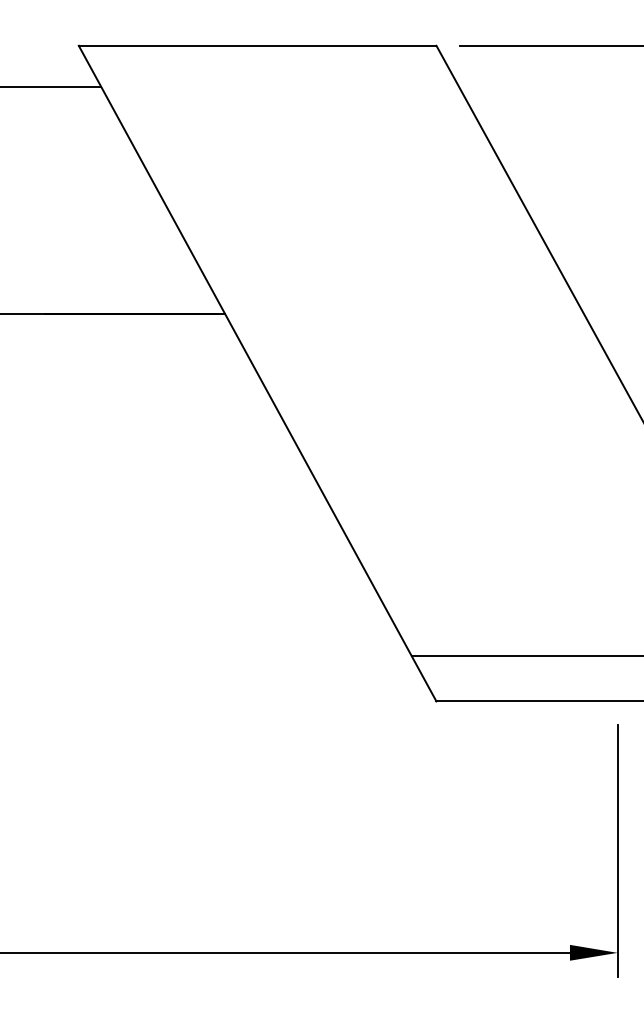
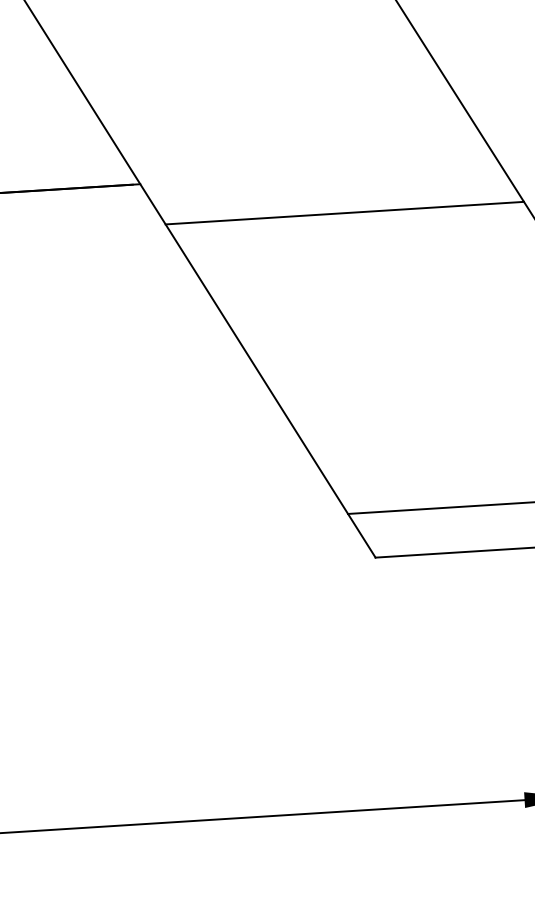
line: (426, 355) -> (343, 212), added

